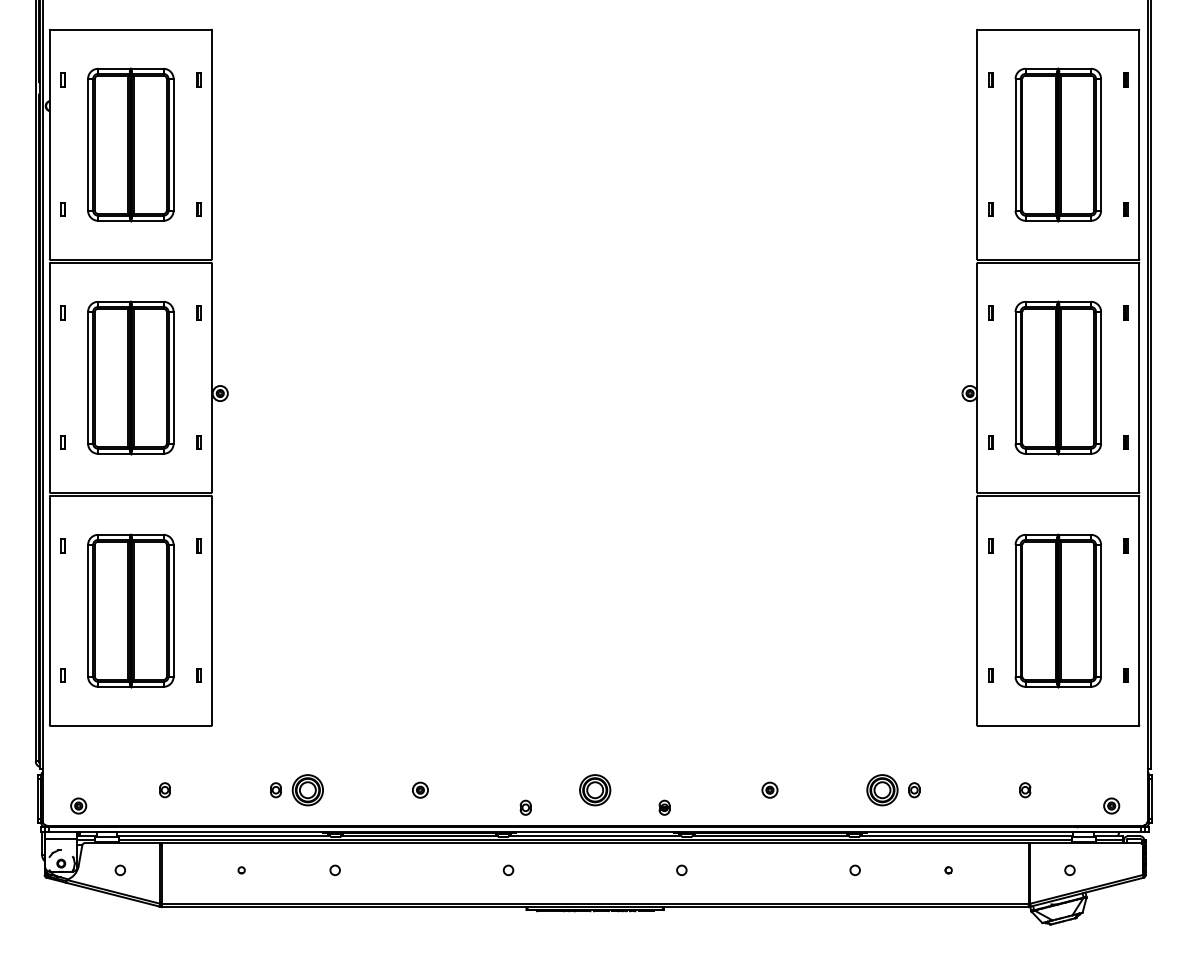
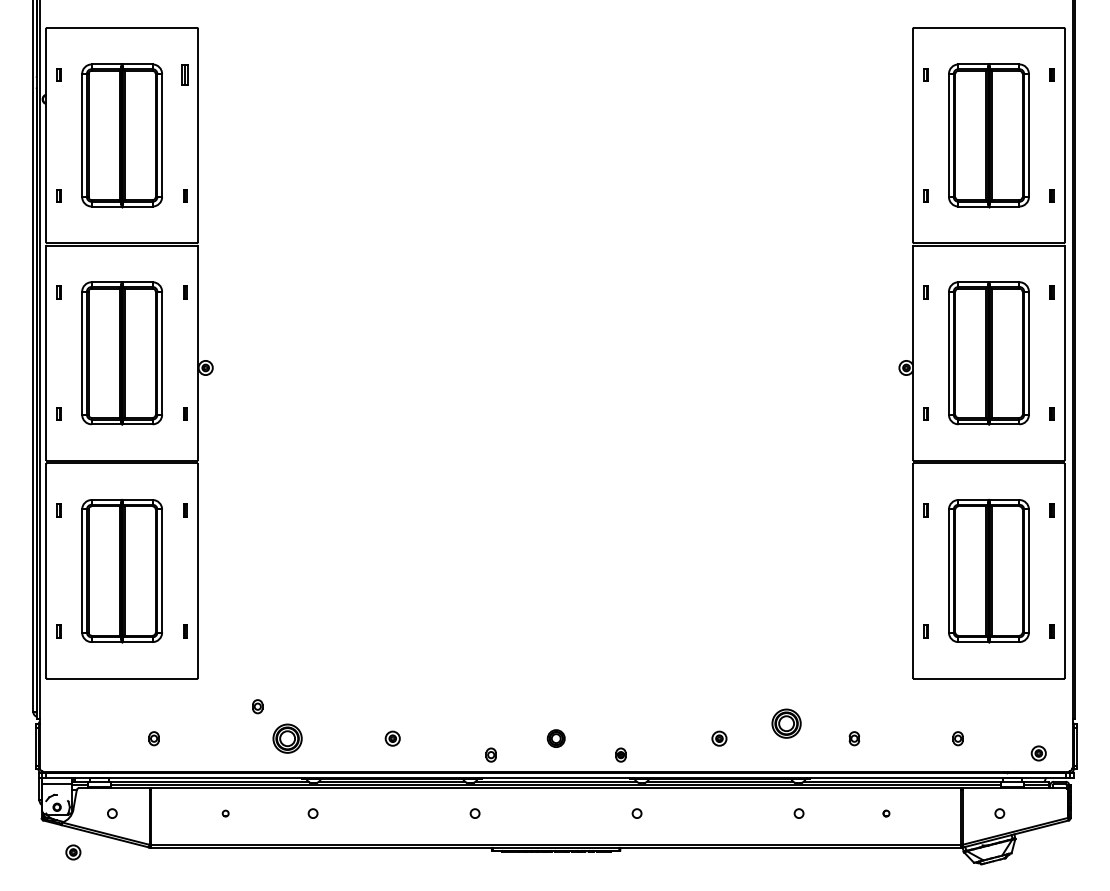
part: (198, 79) -> (185, 74), size x1.6
part: (275, 790) -> (257, 706), moved
part: (595, 790) -> (556, 738), size x0.6
part: (882, 790) -> (786, 723), moved
part: (78, 806) -> (73, 852), moved

